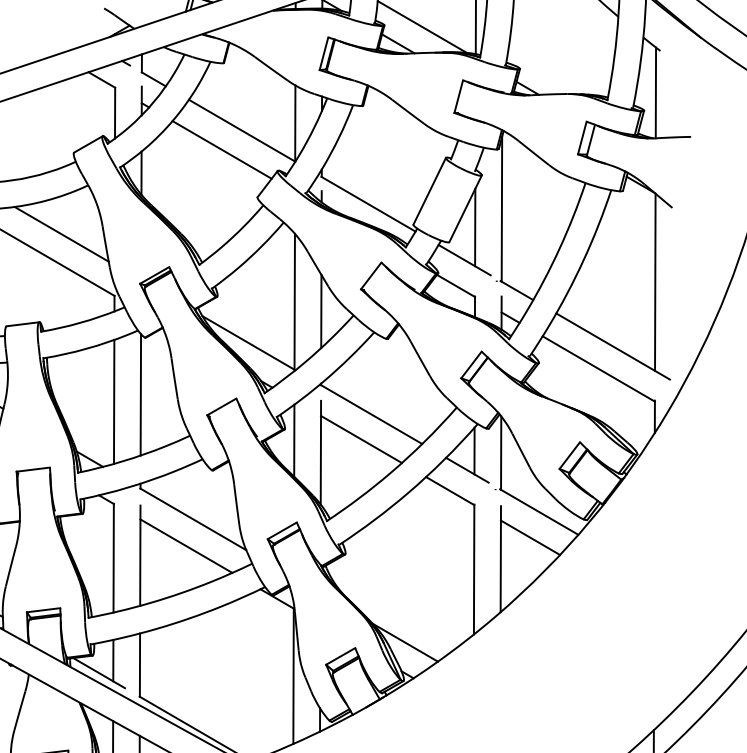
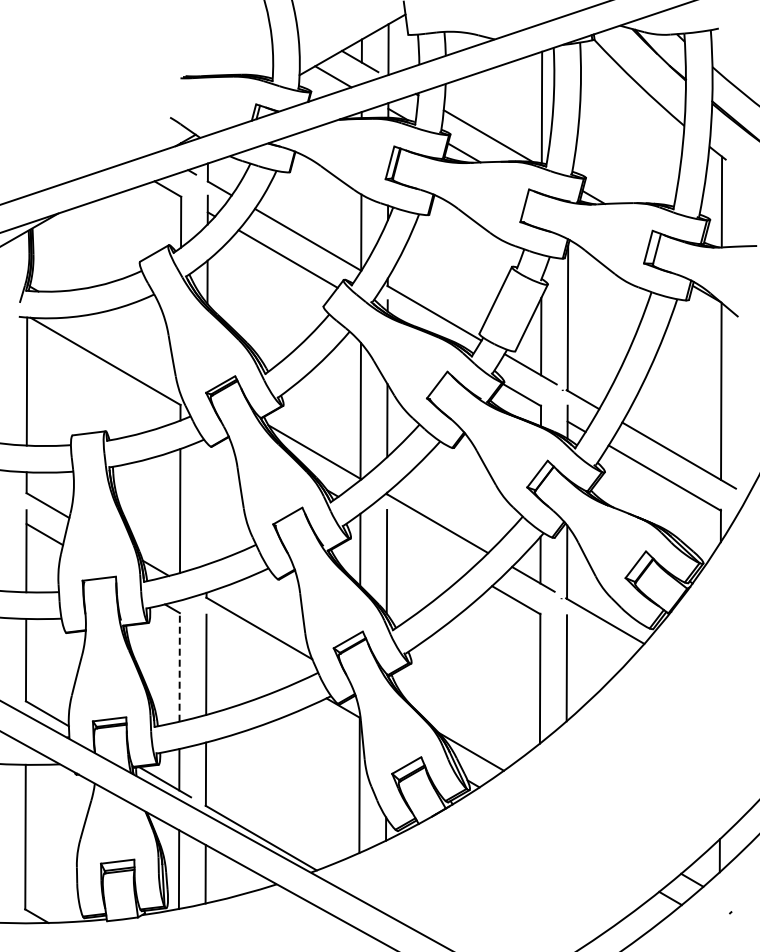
line: (61, 234) -> (127, 343), removed
line: (140, 394) -> (206, 503), removed
line: (361, 439) -> (427, 548), removed
line: (530, 537) -> (596, 646), removed
line: (186, 546) -> (252, 655), removed
line: (113, 557) -> (179, 666), solid -> dashed

